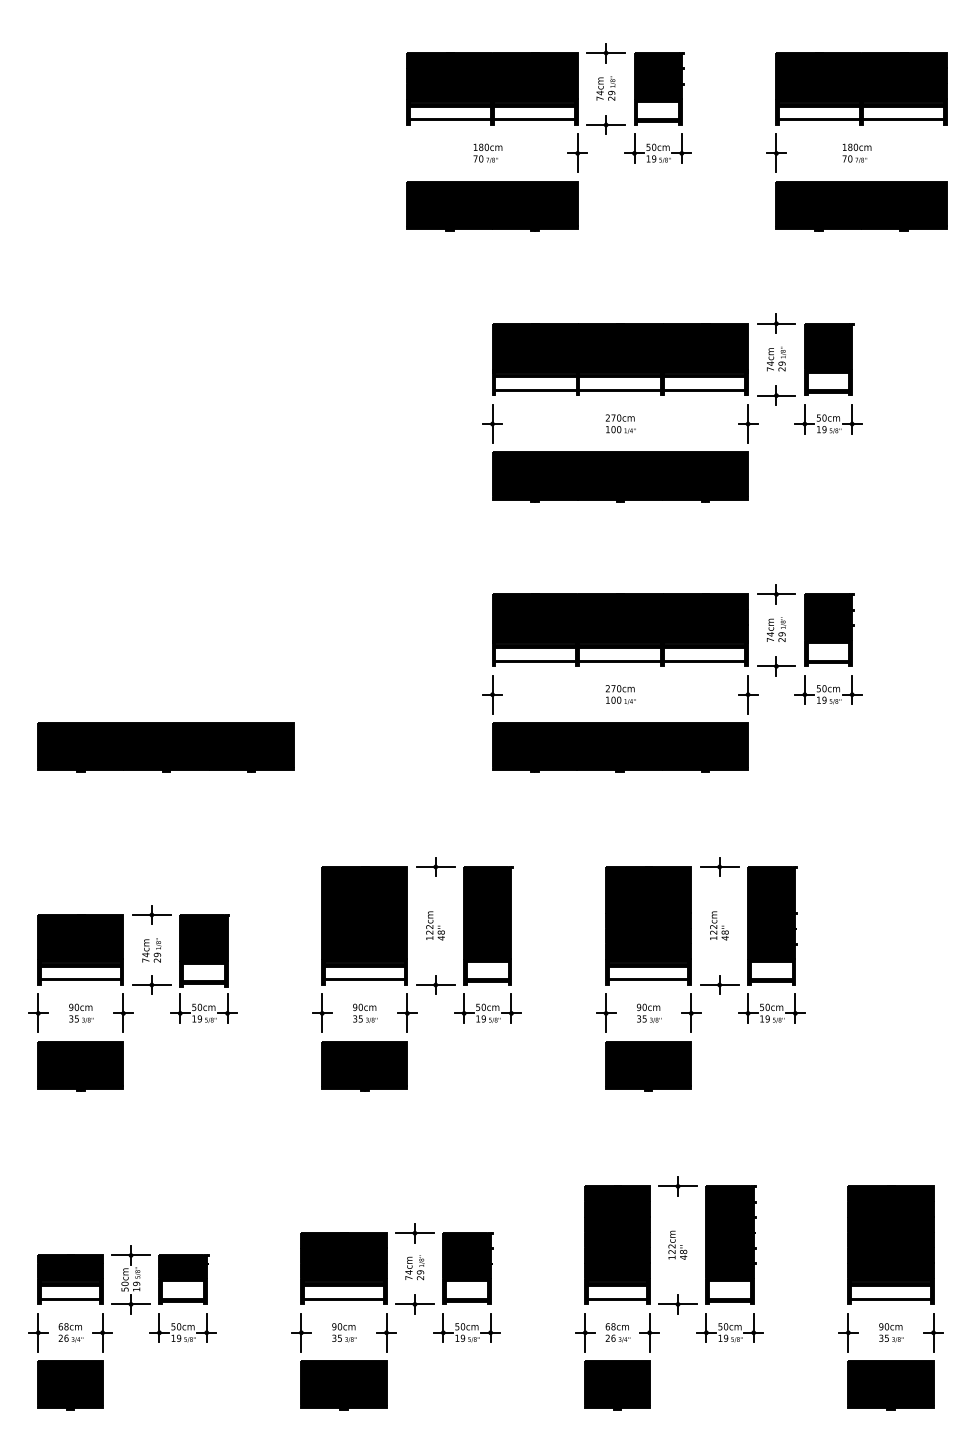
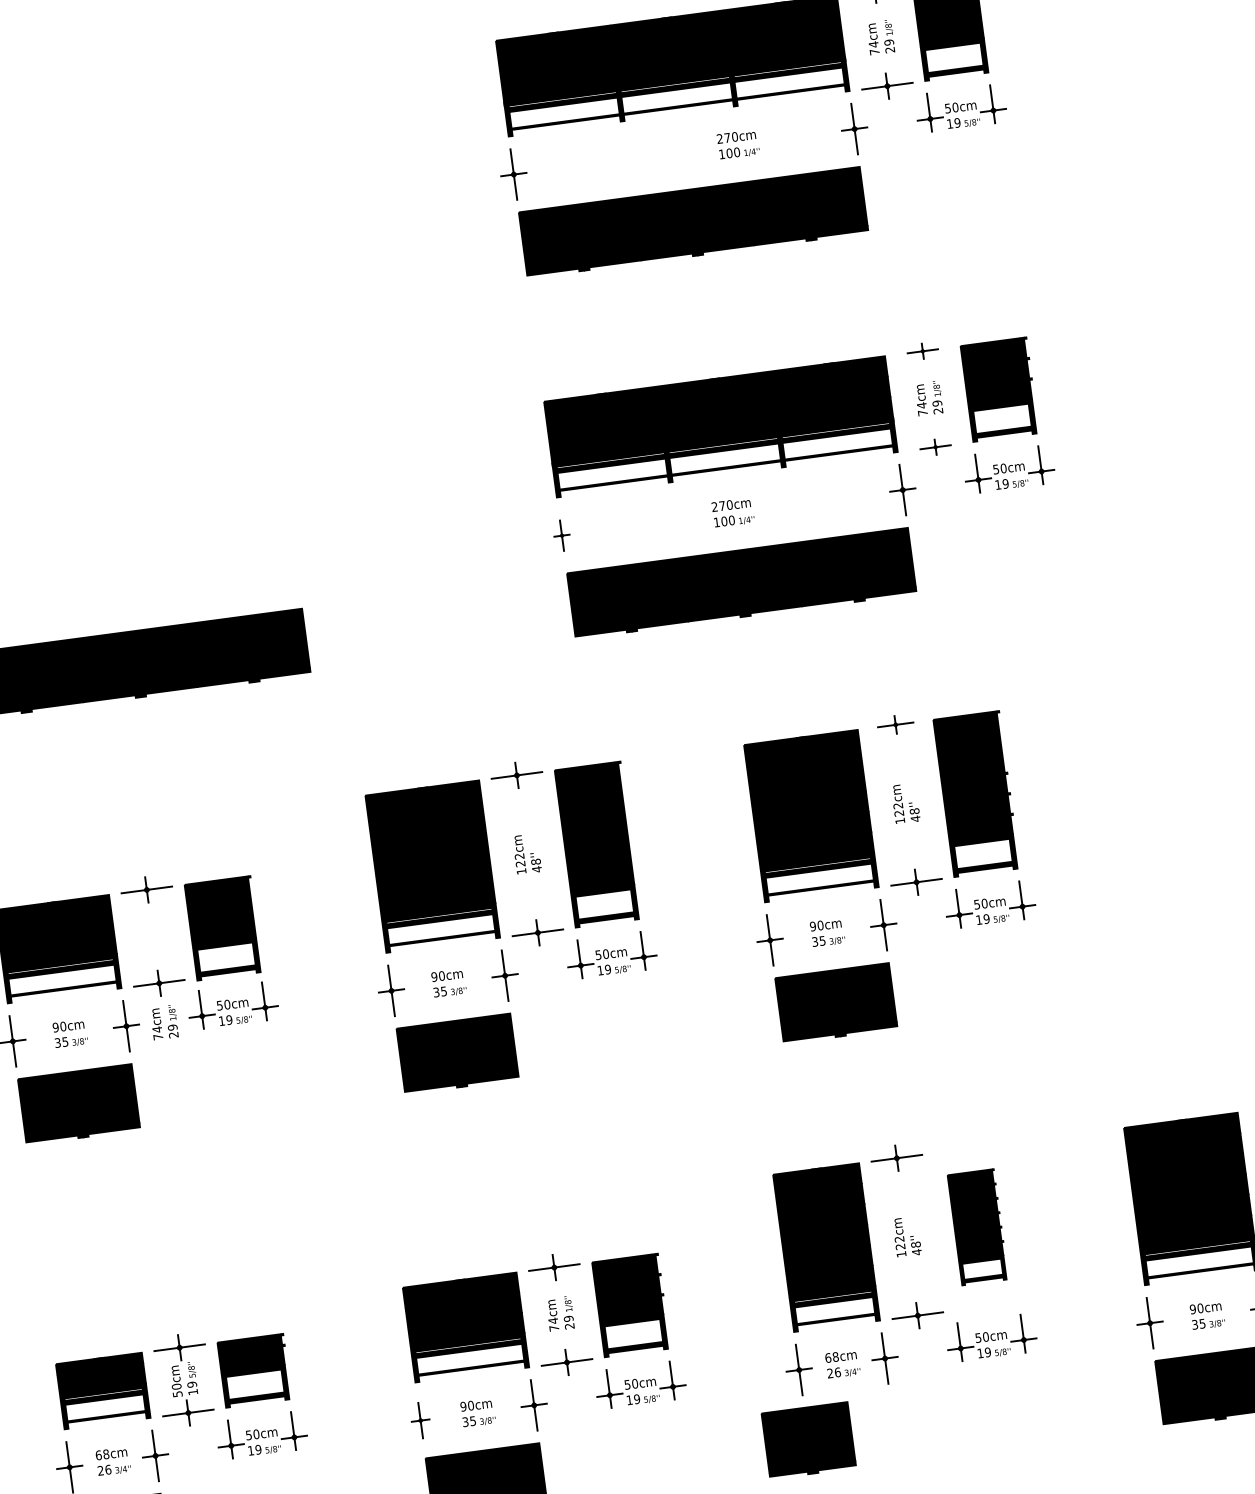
text: (620, 423) -> (737, 143), moved
part: (776, 594) -> (922, 351), size x0.6
part: (776, 666) -> (935, 447), size x0.6
part: (492, 694) -> (561, 535), size x0.6
part: (719, 866) -> (895, 724), size x0.7
text: (151, 950) -> (164, 1022), moved
part: (730, 1244) -> (977, 1226), size x0.7
part: (301, 1332) -> (420, 1420), size x0.7
part: (617, 1385) -> (808, 1440), moved

